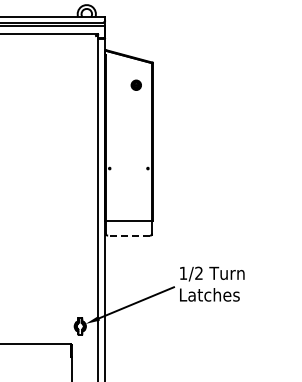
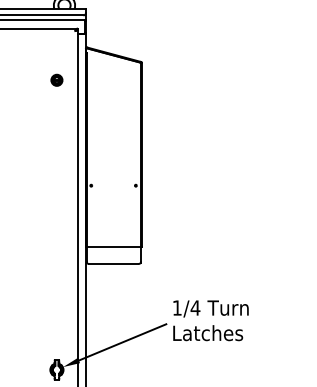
part: (135, 84) -> (55, 79), moved
line: (129, 235) -> (114, 263), dashed -> solid
text: (198, 272) -> (194, 307), 1/2 -> 1/4

